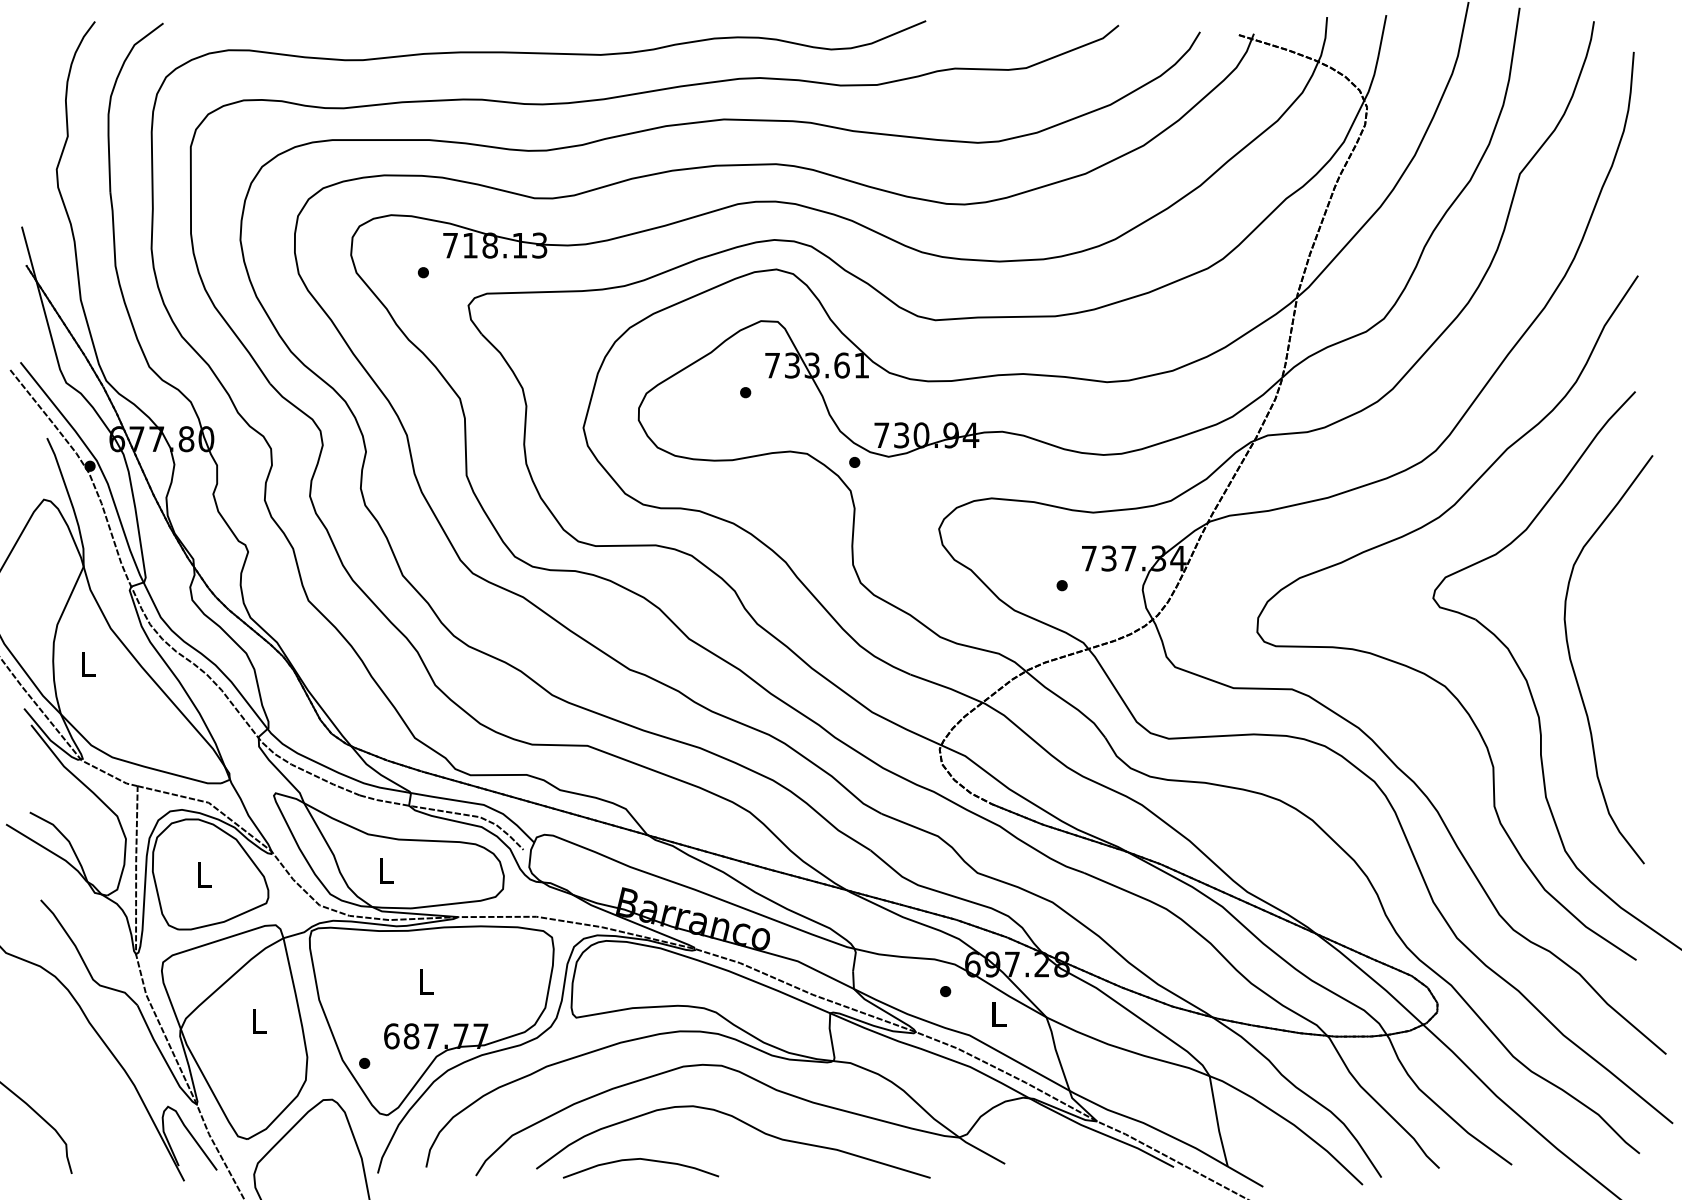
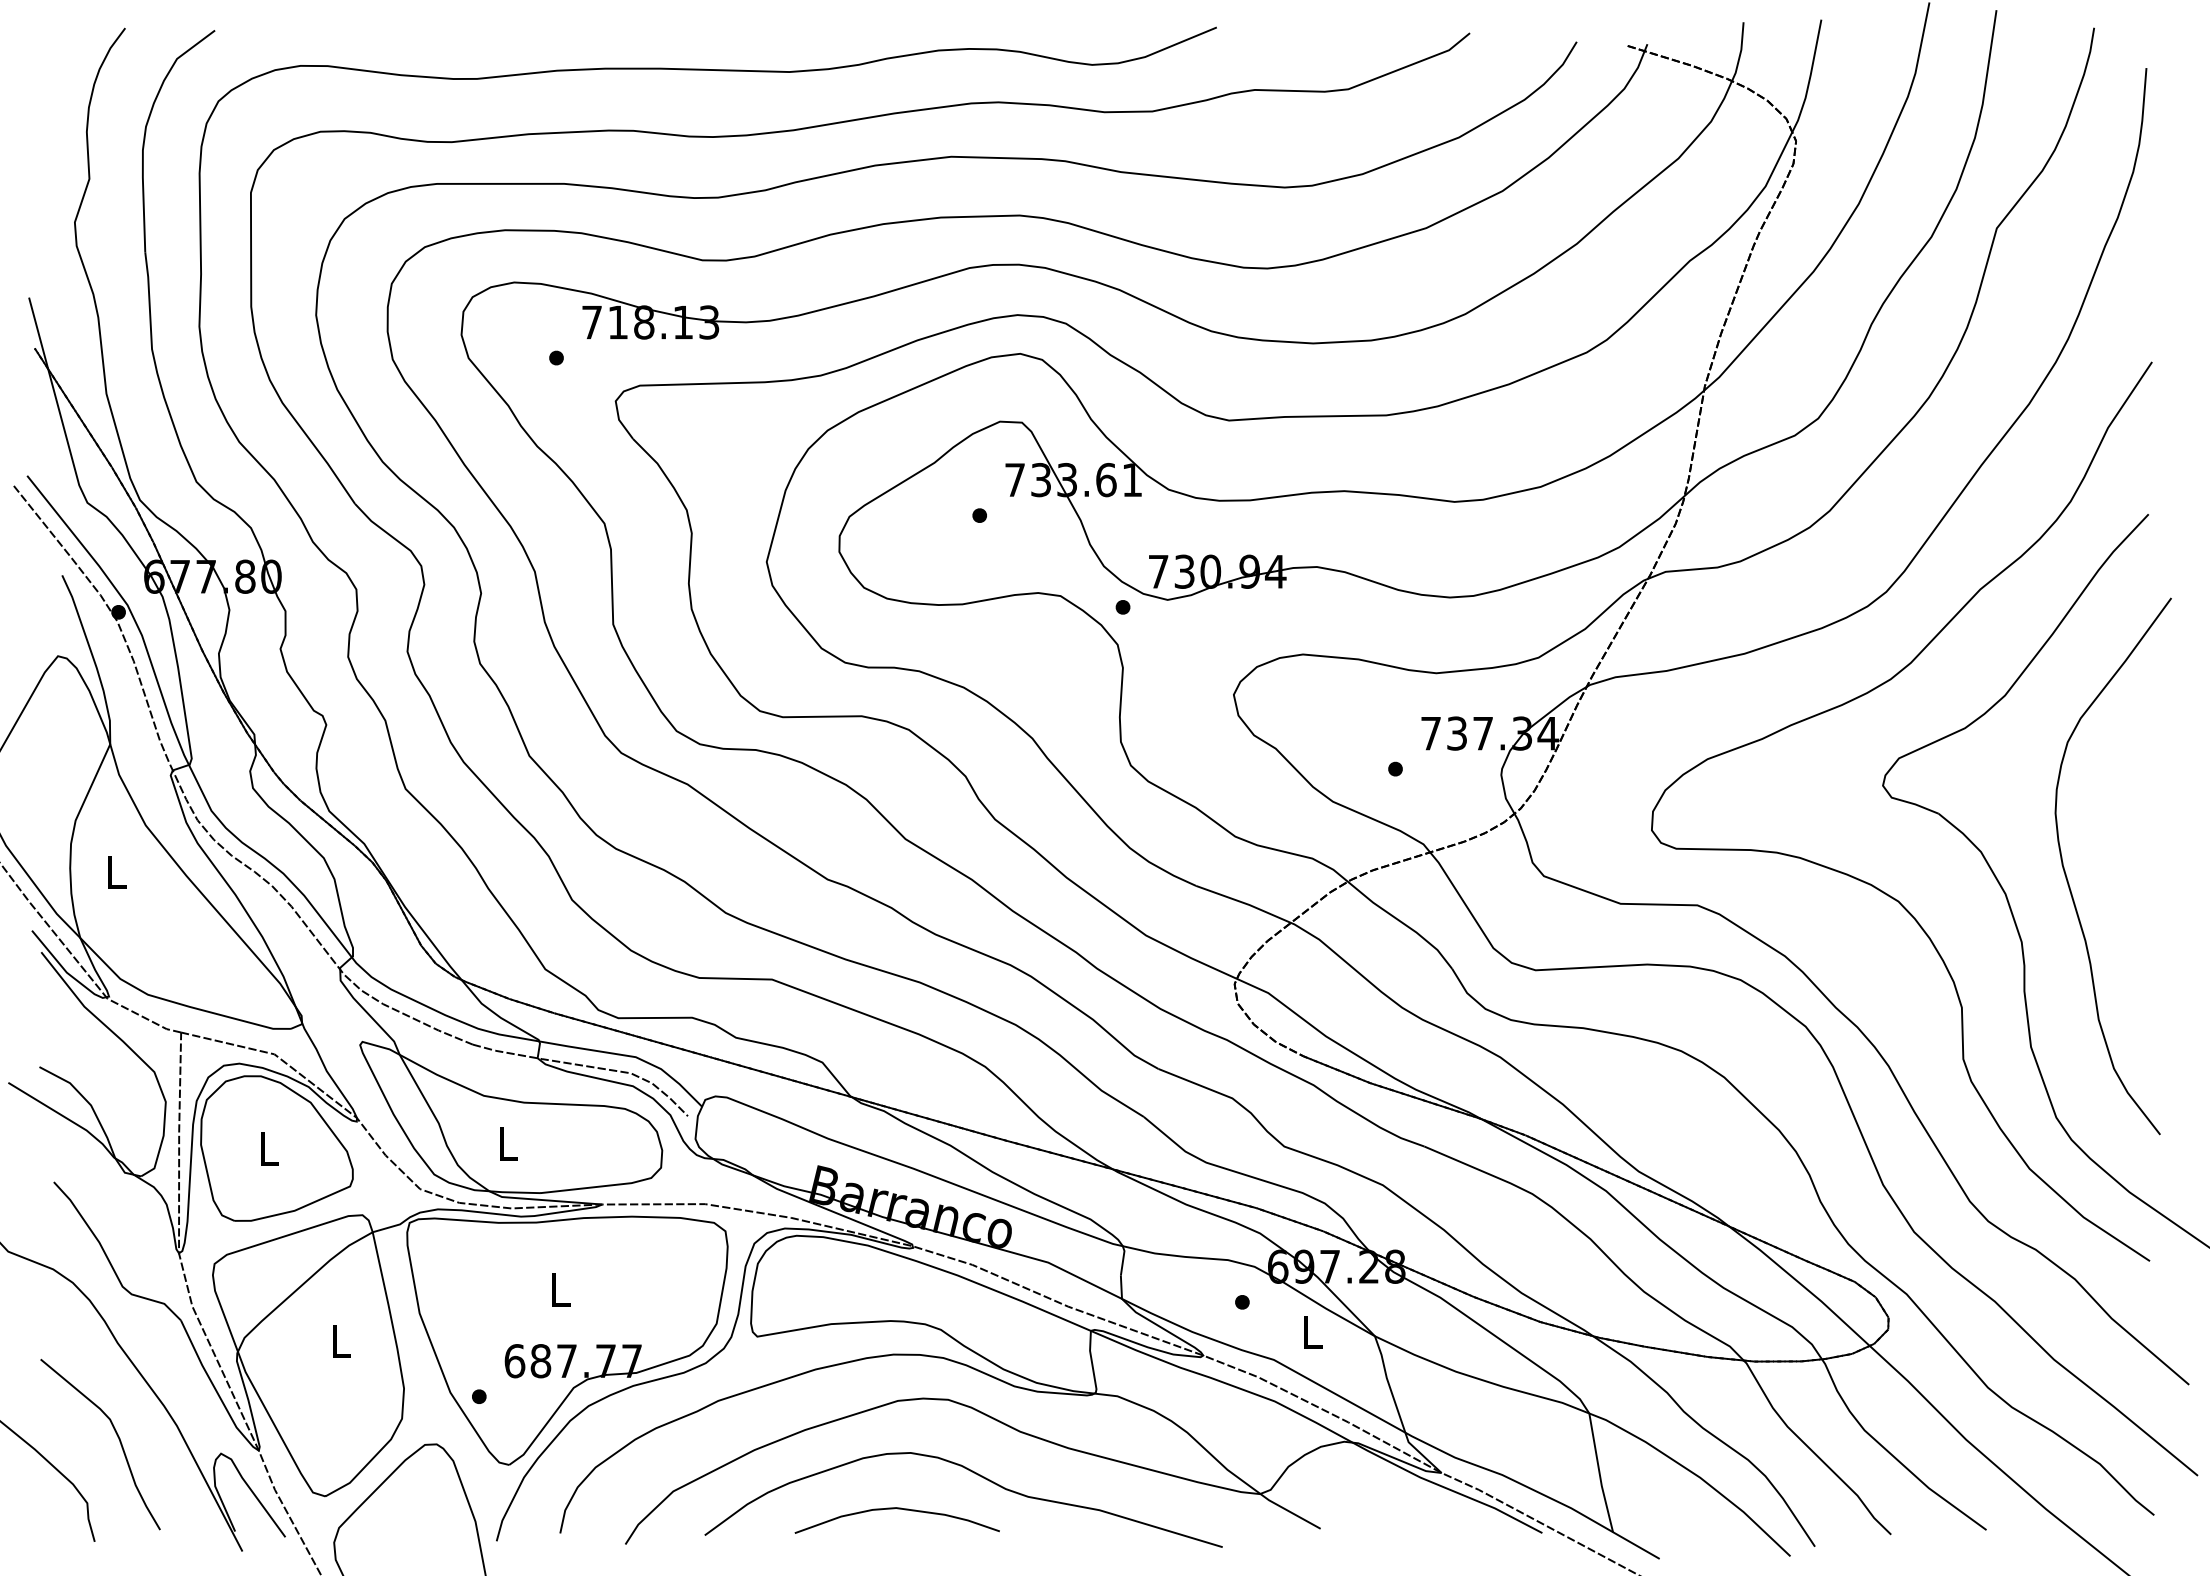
curve: (88, 1092) -> (116, 1435), added
curve: (641, 1159) -> (897, 1509), moved

